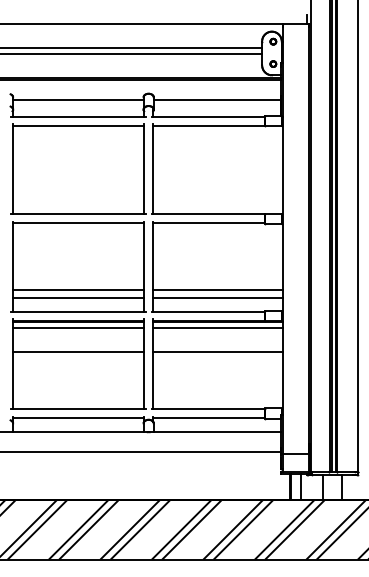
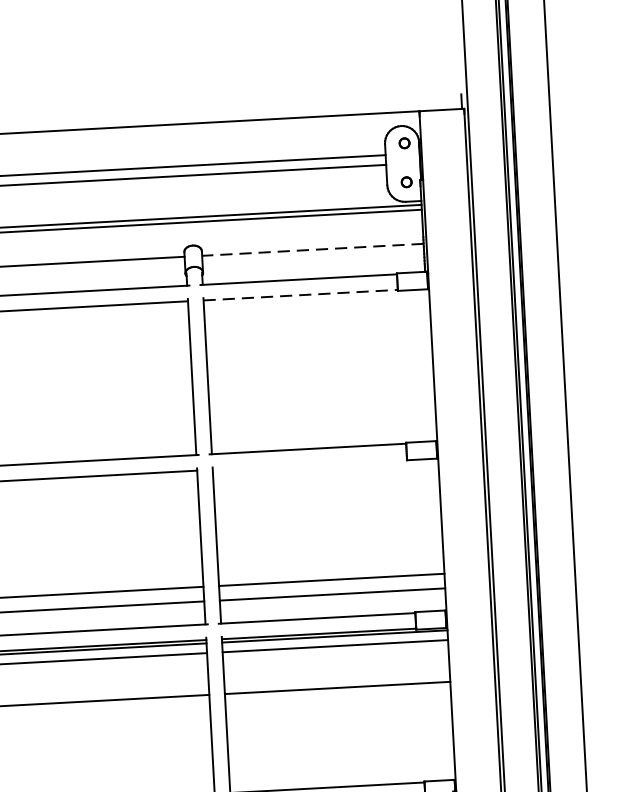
line: (217, 99) -> (312, 249), solid -> dashed
line: (209, 125) -> (301, 294), solid -> dashed
line: (208, 223) -> (308, 465), removed

